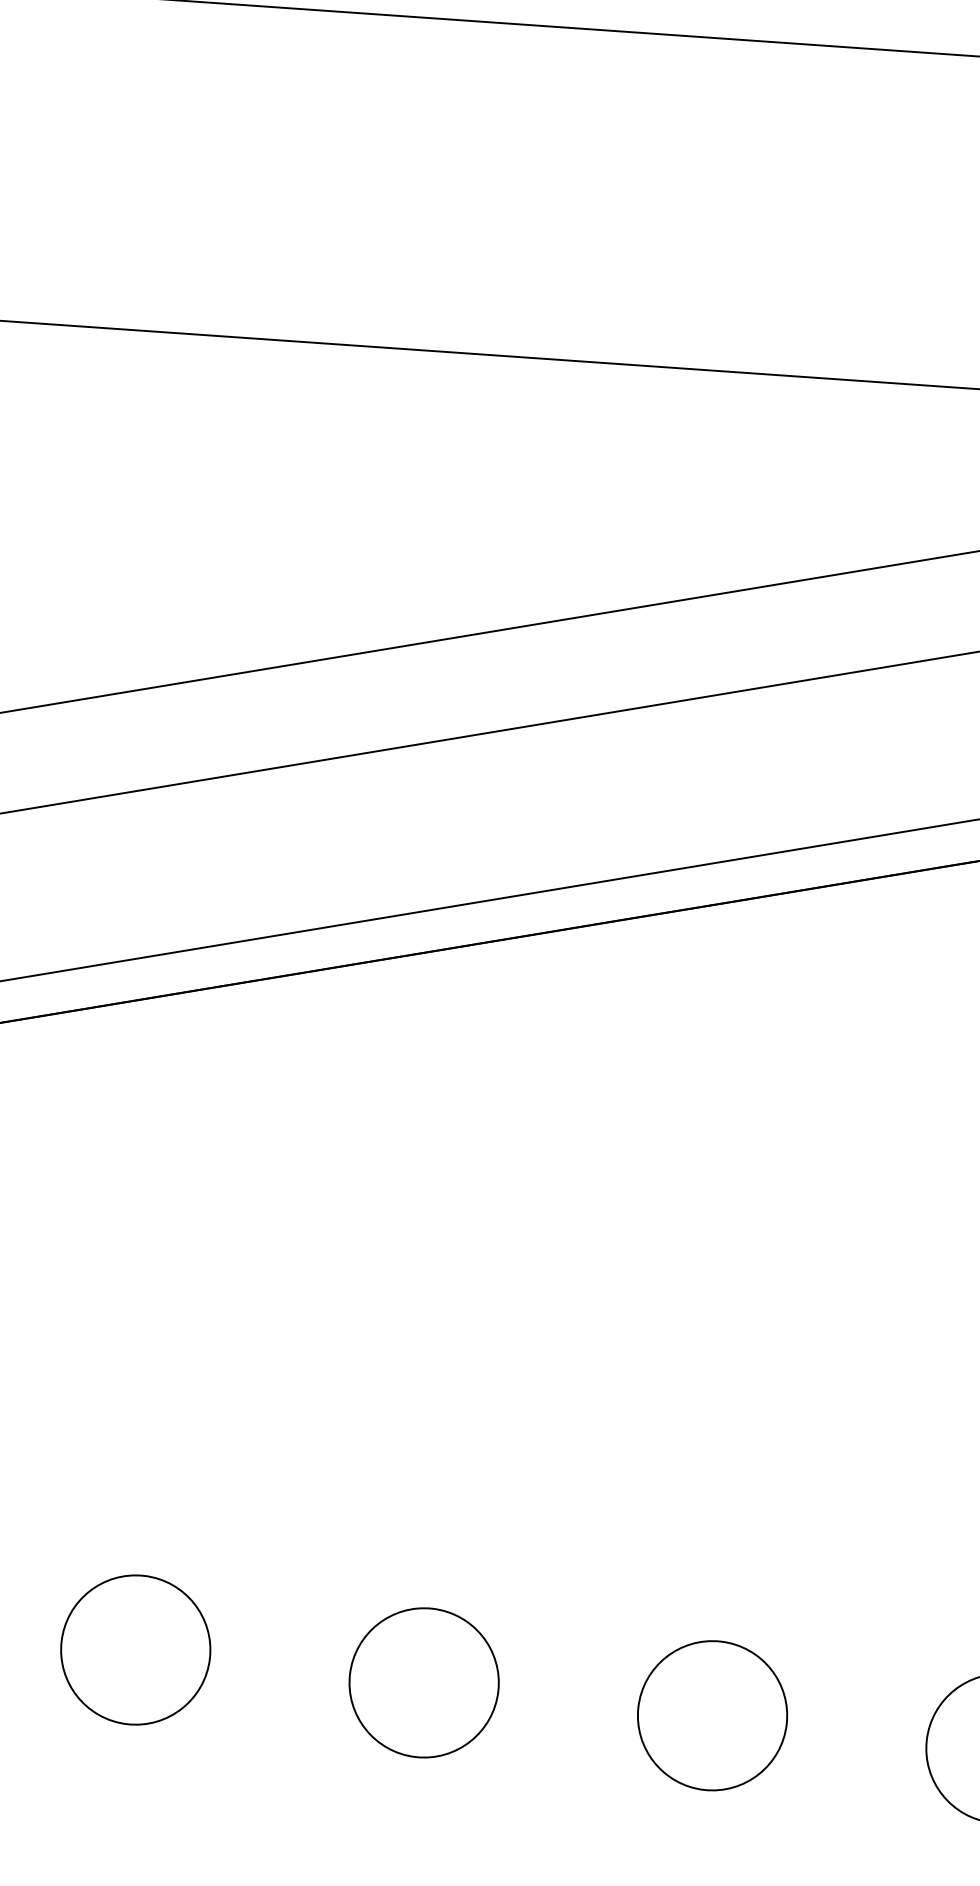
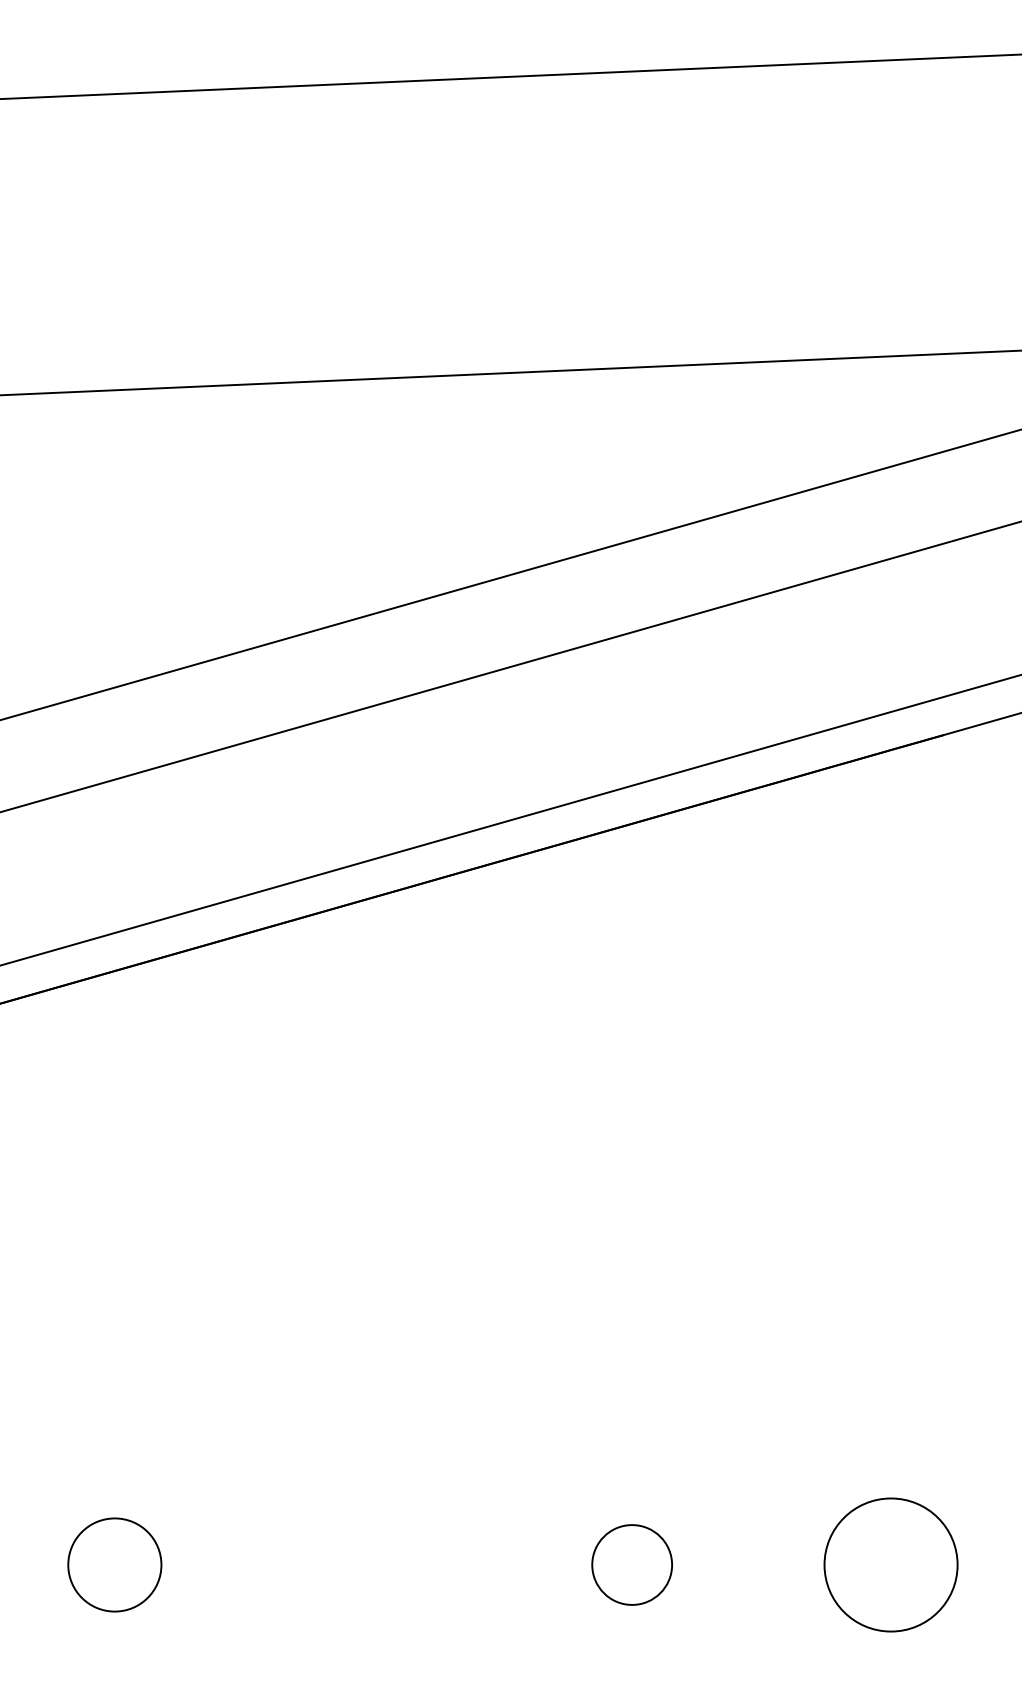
part: (135, 1649) -> (114, 1564), size x0.7
part: (424, 1682) -> (373, 1564), removed
part: (711, 1715) -> (631, 1564), size x0.6

